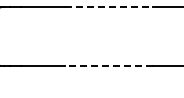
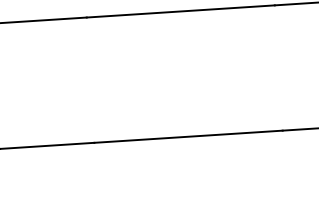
line: (108, 7) -> (180, 11), dashed -> solid
line: (108, 65) -> (188, 135), dashed -> solid

